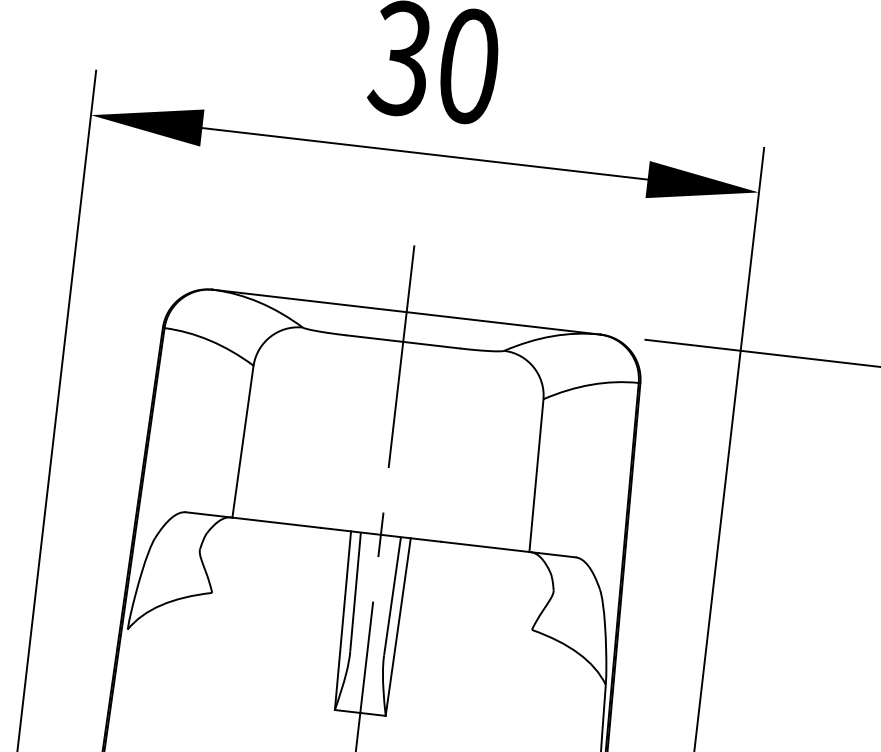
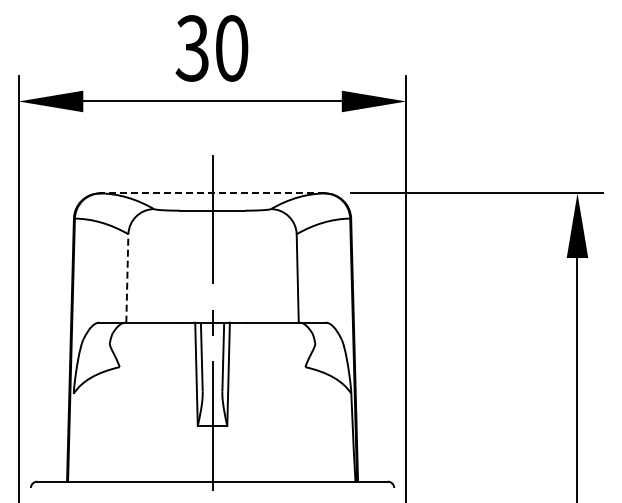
line: (406, 312) -> (212, 193), solid -> dashed
line: (243, 440) -> (127, 277), solid -> dashed

